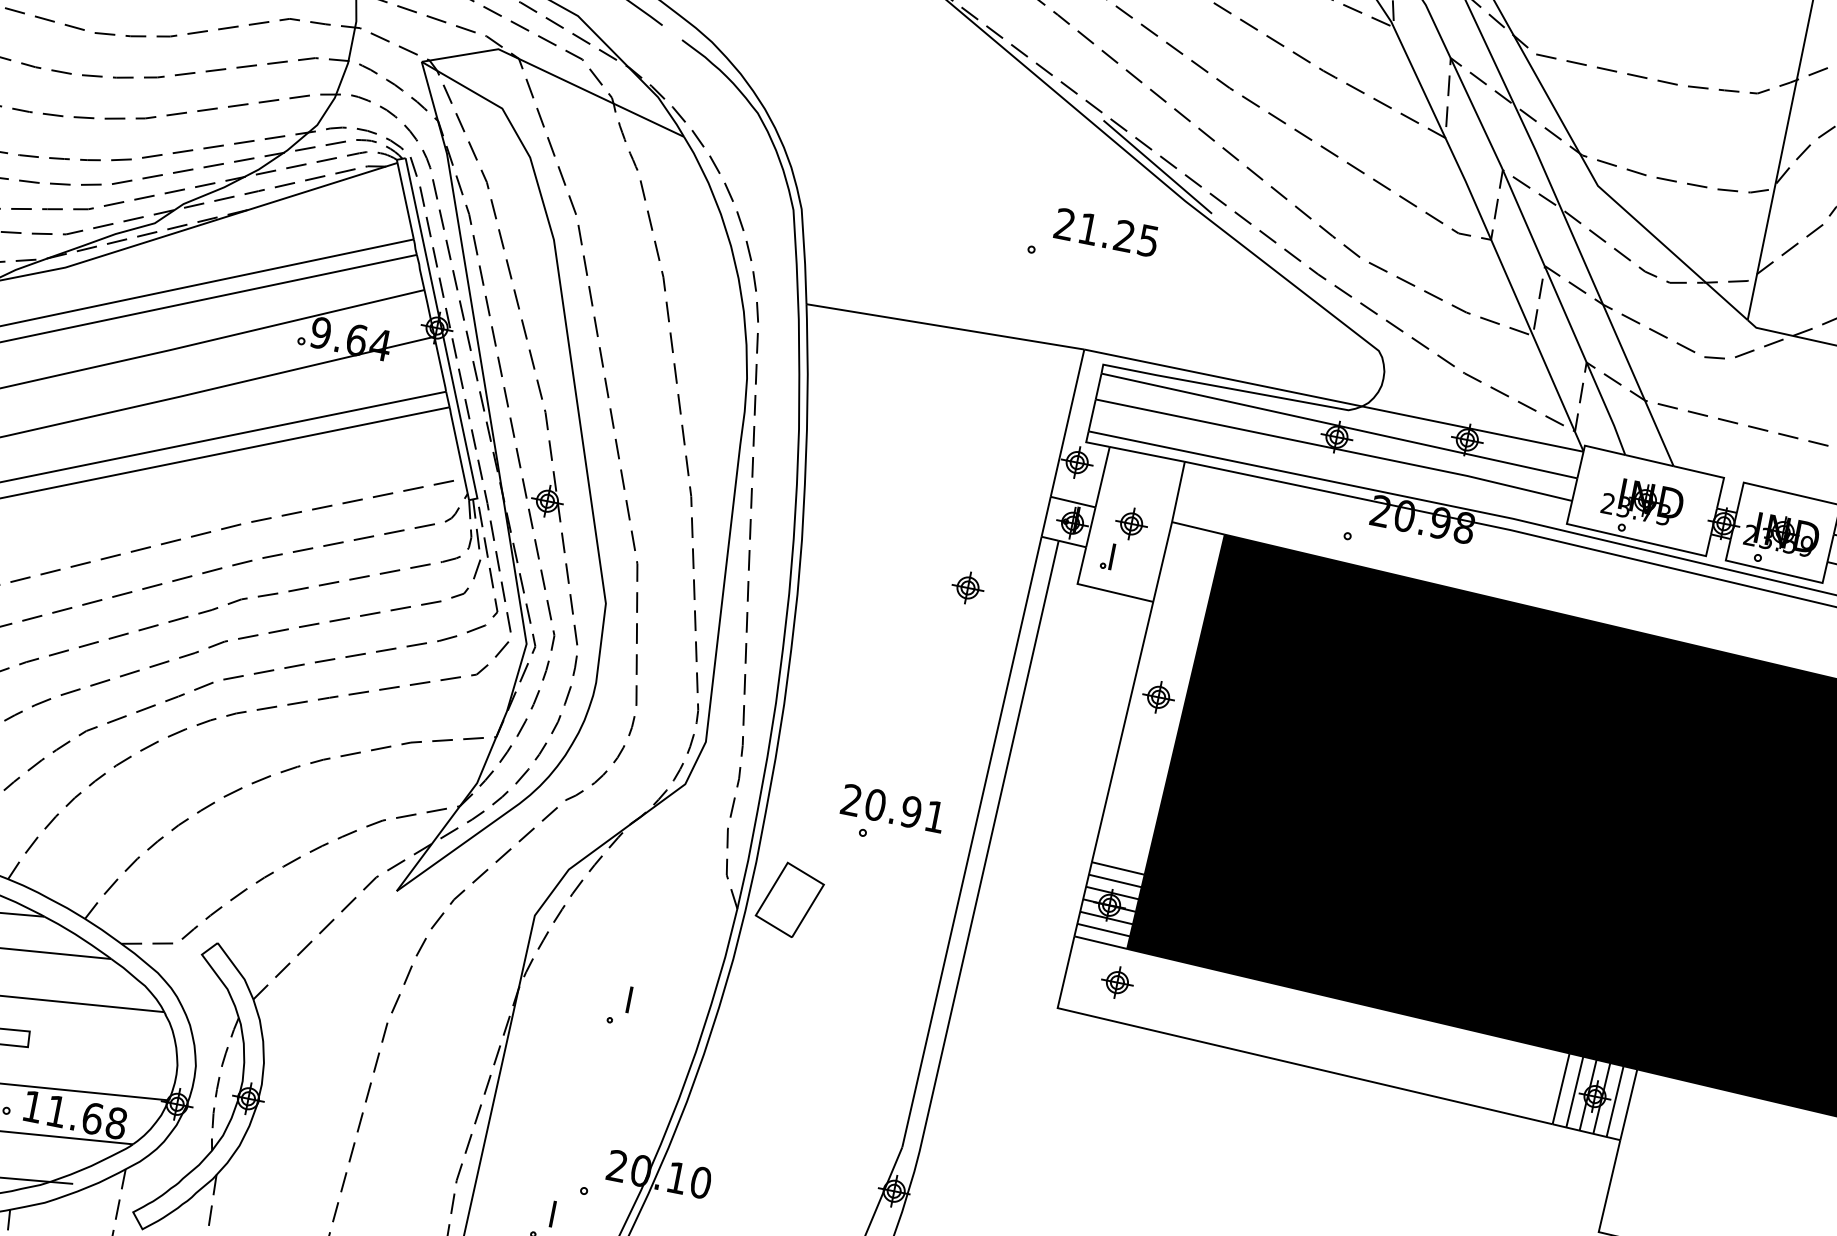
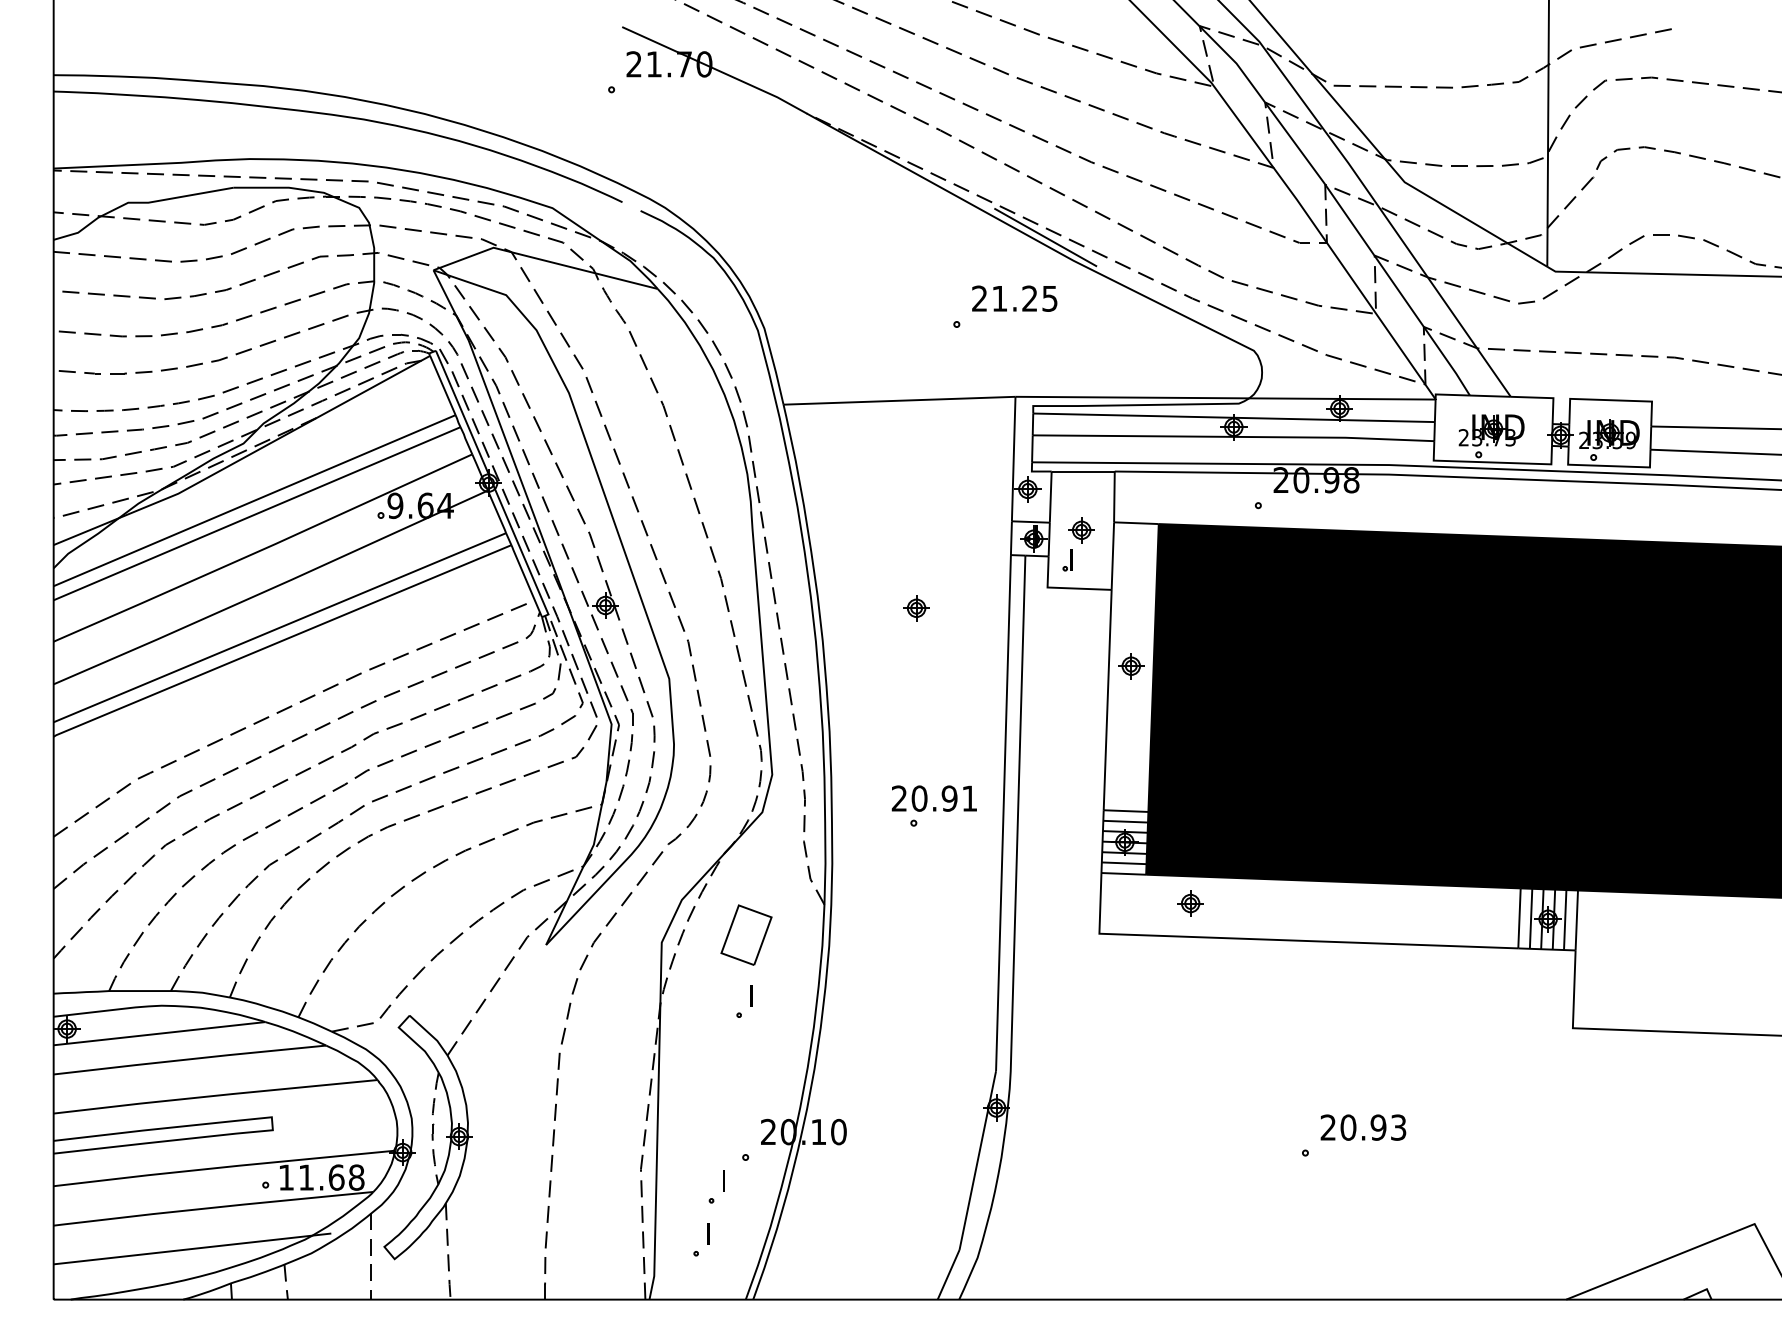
part: (967, 588) -> (916, 608), moved
part: (790, 899) -> (746, 934), moved
part: (1117, 982) -> (1190, 903), moved

